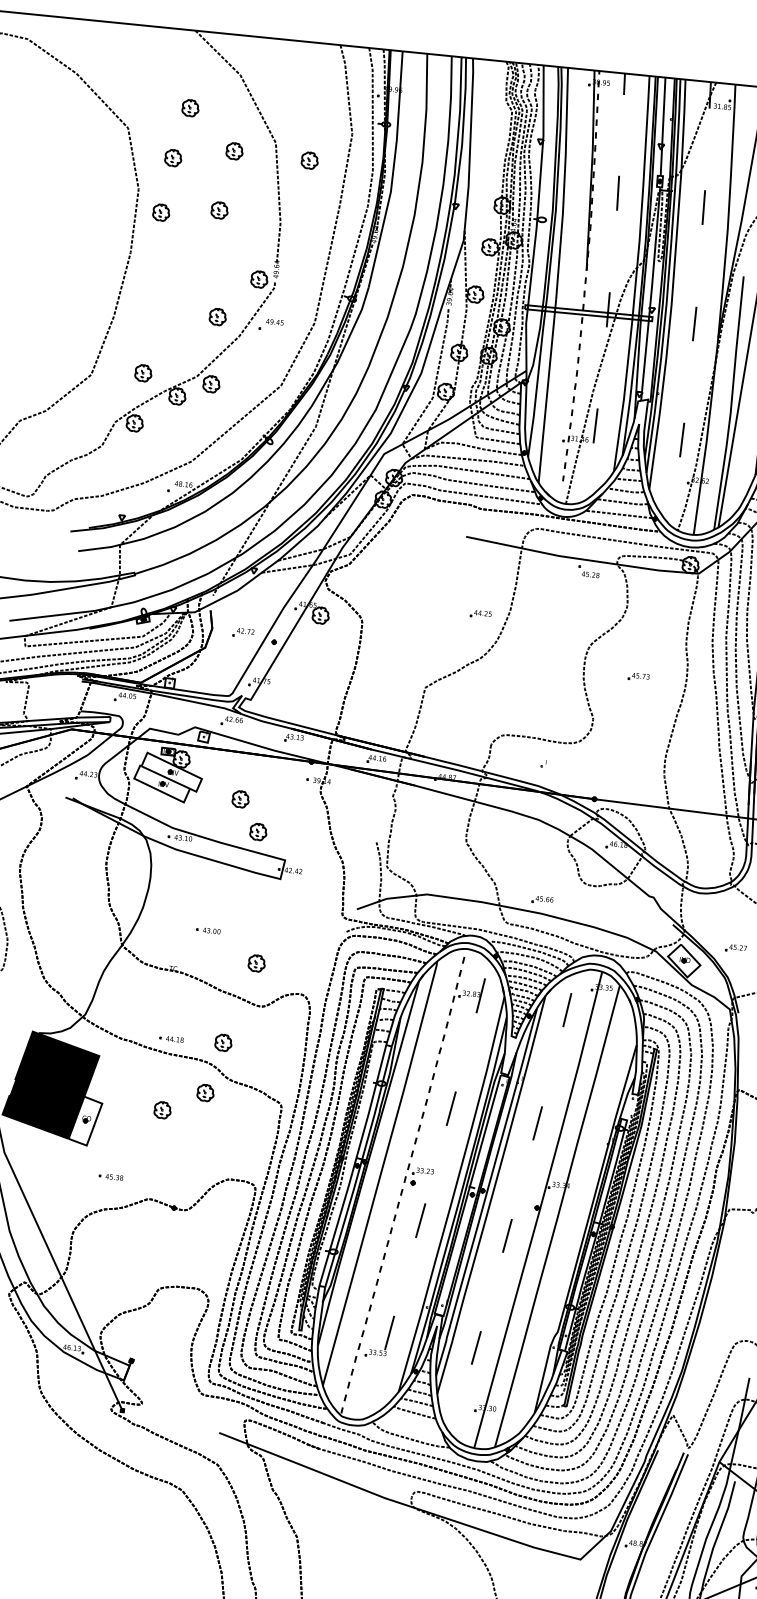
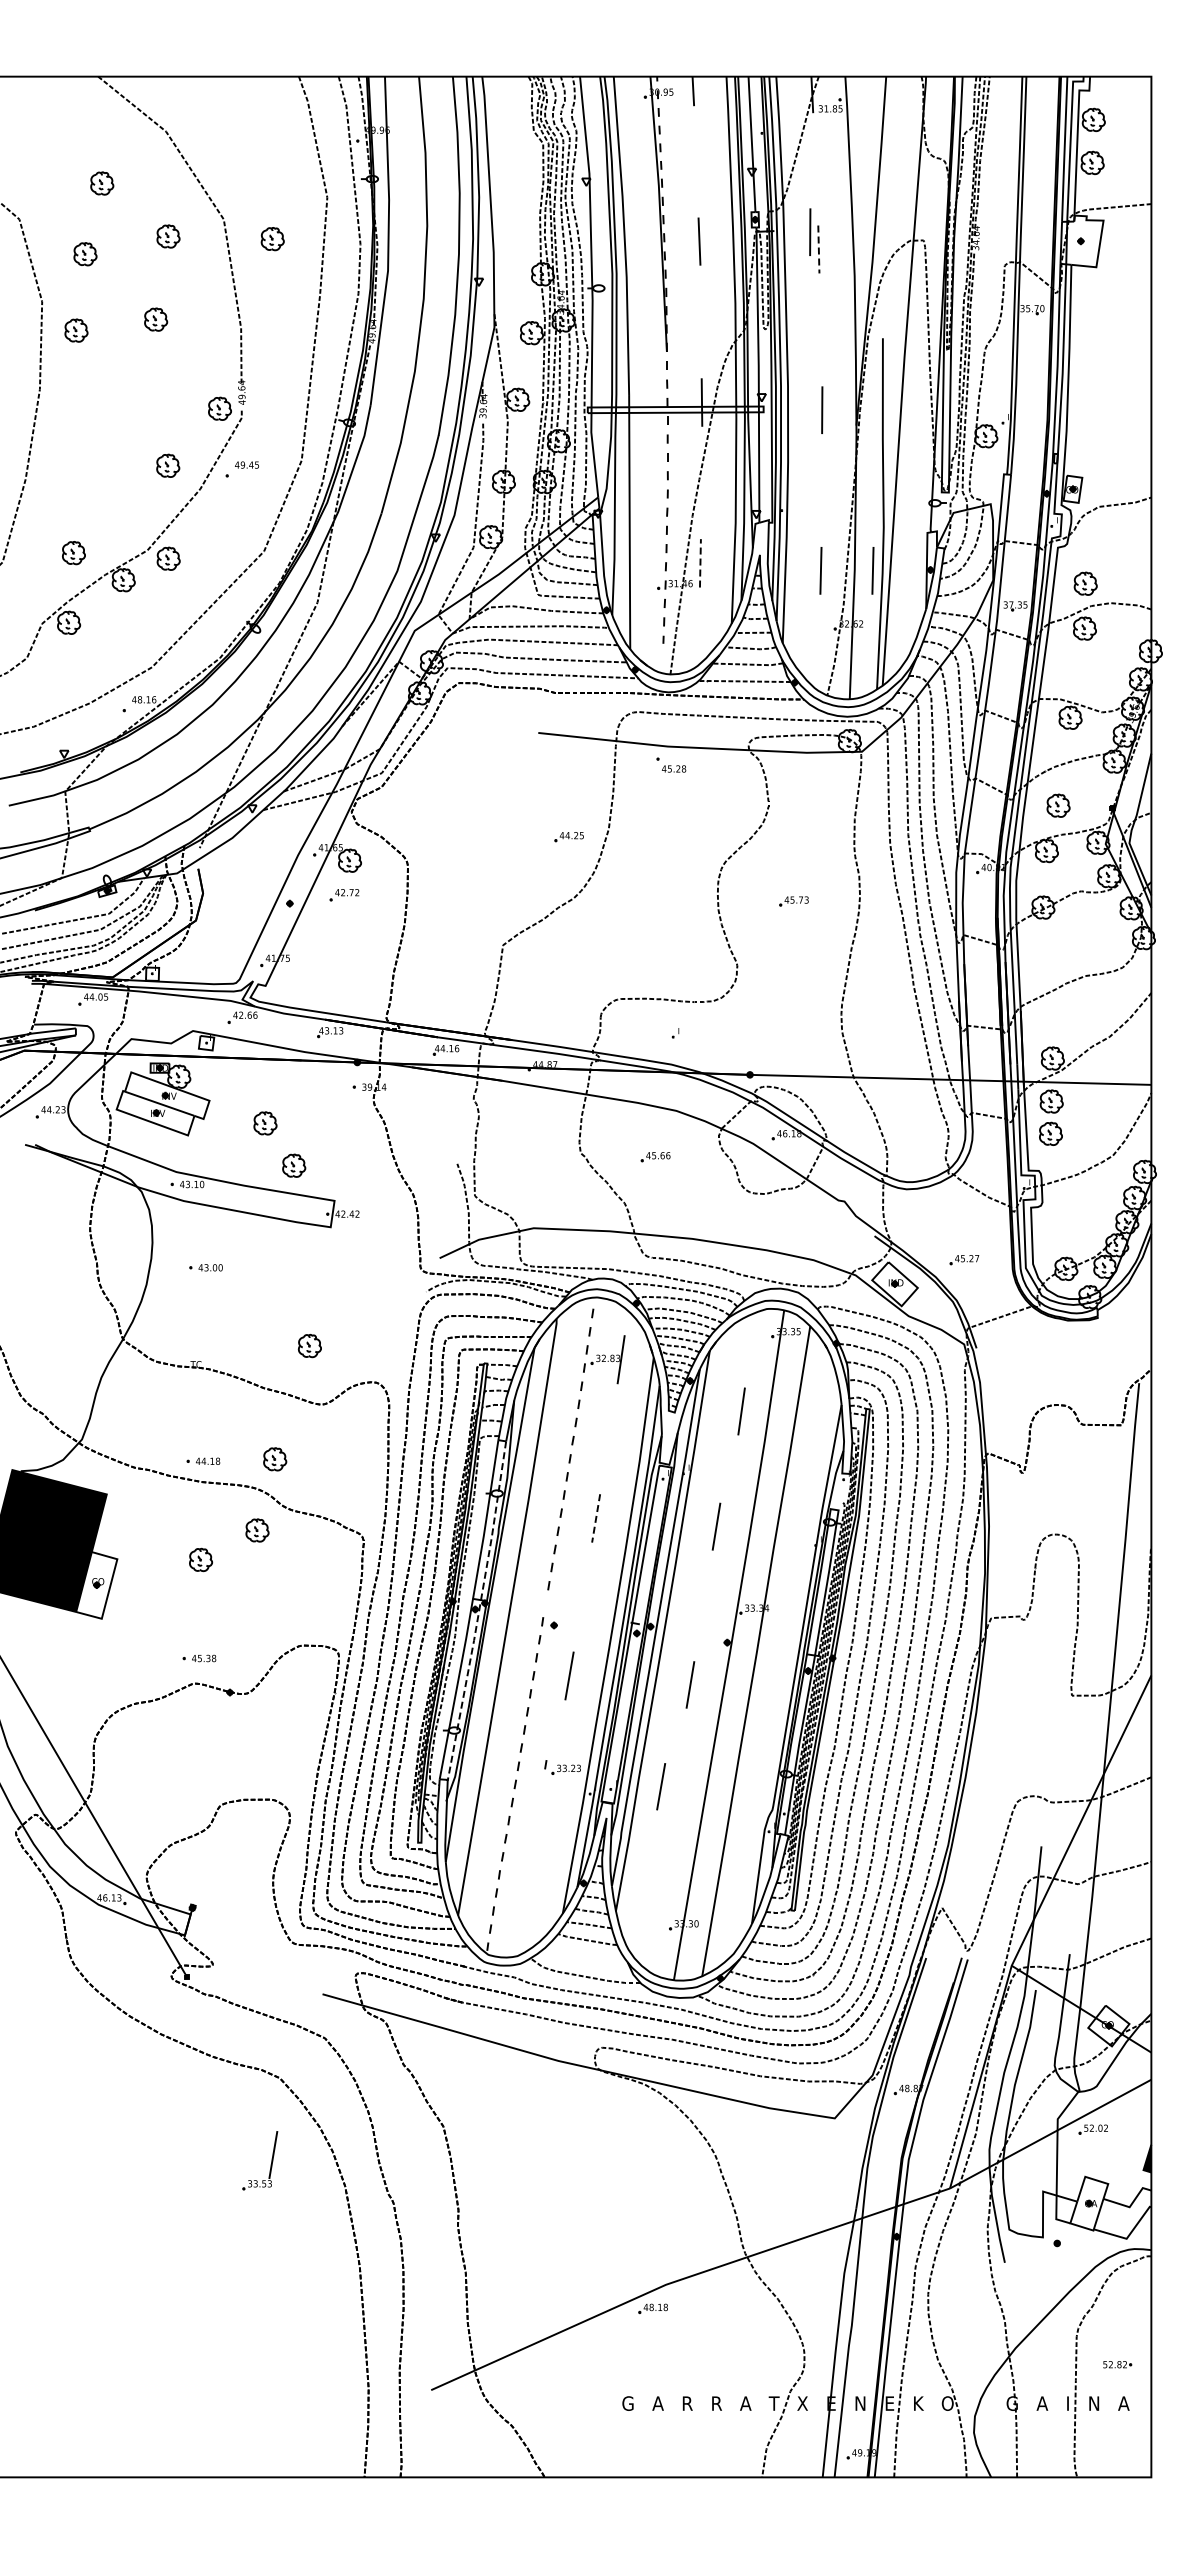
line: (699, 193) -> (810, 231), added
line: (703, 207) -> (818, 249), solid -> dashed
line: (595, 425) -> (700, 562), solid -> dashed
line: (719, 443) -> (872, 570), added
part: (589, 571) -> (671, 764), moved
part: (243, 633) -> (344, 895), moved
part: (542, 900) -> (655, 1157), moved
part: (208, 930) -> (205, 1267), moved
line: (567, 1010) -> (741, 1411), moved
line: (451, 1108) -> (596, 1518), solid -> dashed
line: (360, 1167) -> (479, 1611), solid -> dashed
part: (420, 1169) -> (562, 1767), moved
part: (111, 1177) -> (199, 1658), moved
part: (386, 1339) -> (270, 2164), moved
line: (476, 1347) -> (661, 1786), moved

